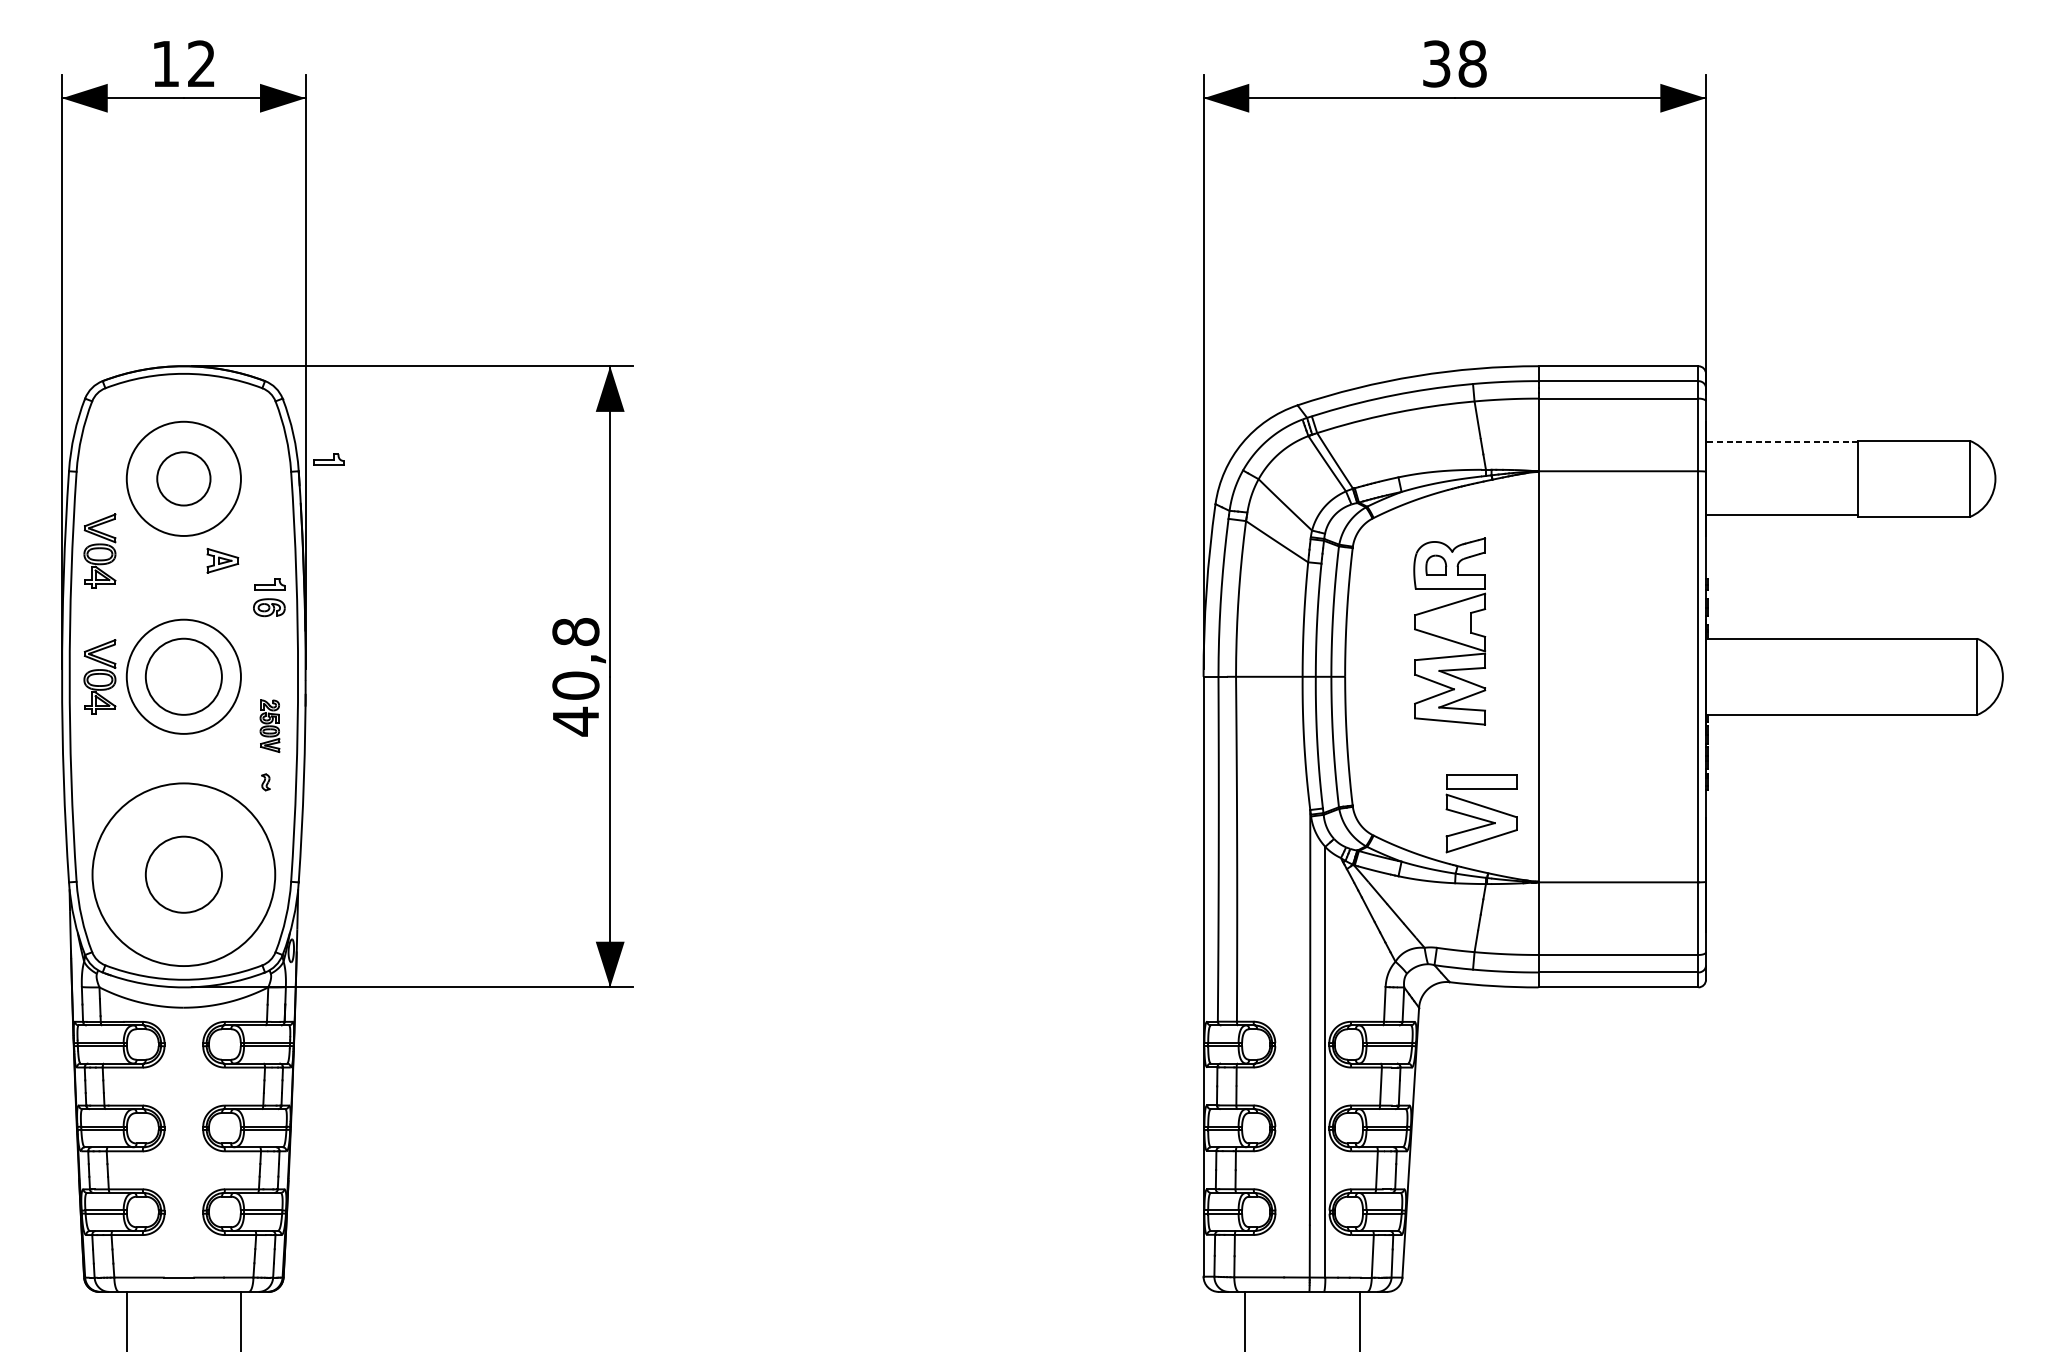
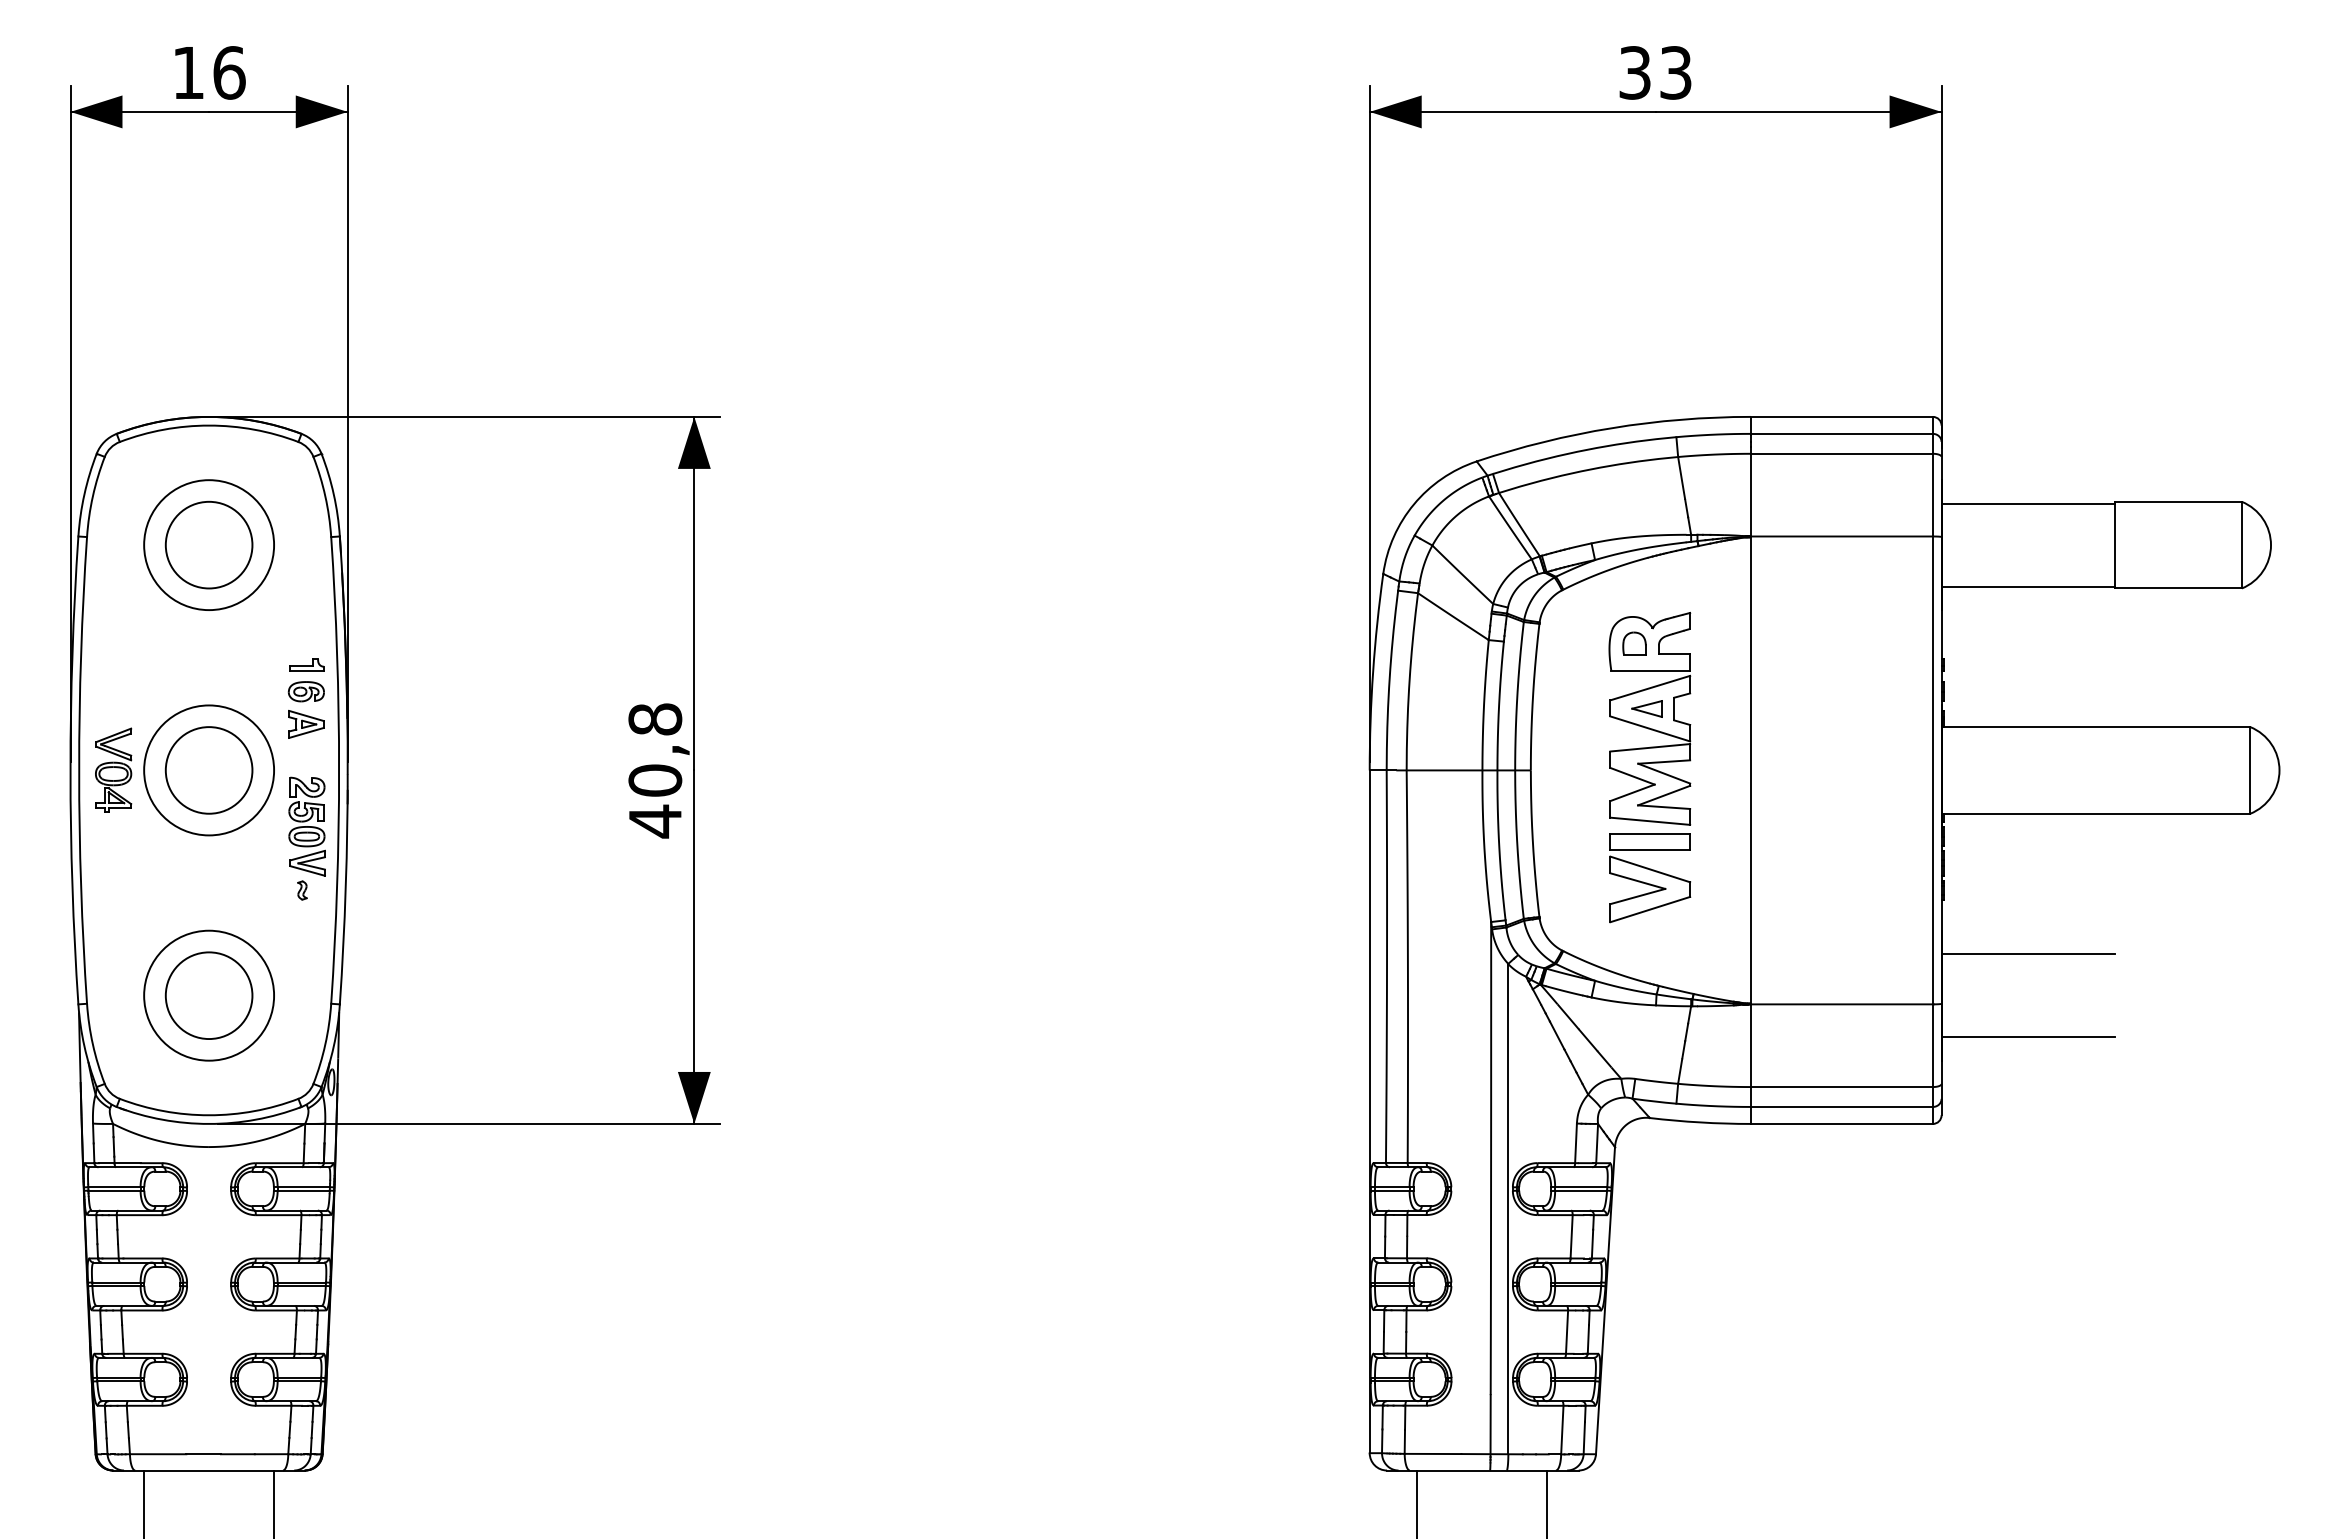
text: (201, 63) -> (229, 72), 12 -> 16
text: (1473, 63) -> (1676, 72), 38 -> 33
line: (1782, 442) -> (2028, 503), dashed -> solid
part: (328, 458) -> (373, 522), removed
circle: (183, 478) -> (208, 544), size x1.43
part: (99, 550) -> (113, 626), removed
part: (222, 560) -> (306, 724), moved
part: (1446, 622) -> (1646, 708), added
part: (269, 726) -> (306, 826), size x1.67
part: (1481, 813) -> (1650, 878), moved
line: (1782, 838) -> (2028, 954), added
circle: (184, 874) -> (209, 995), size x0.62
line: (1782, 911) -> (2028, 1037), added

